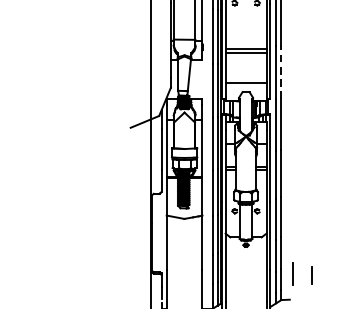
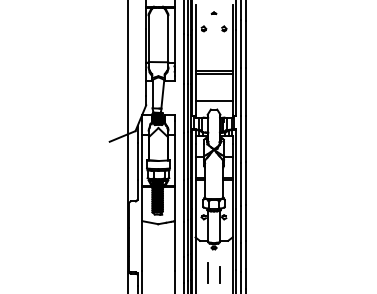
line: (281, 72) -> (246, 91), dashed -> solid
line: (291, 273) -> (207, 272), moved
line: (311, 274) -> (219, 274), moved

